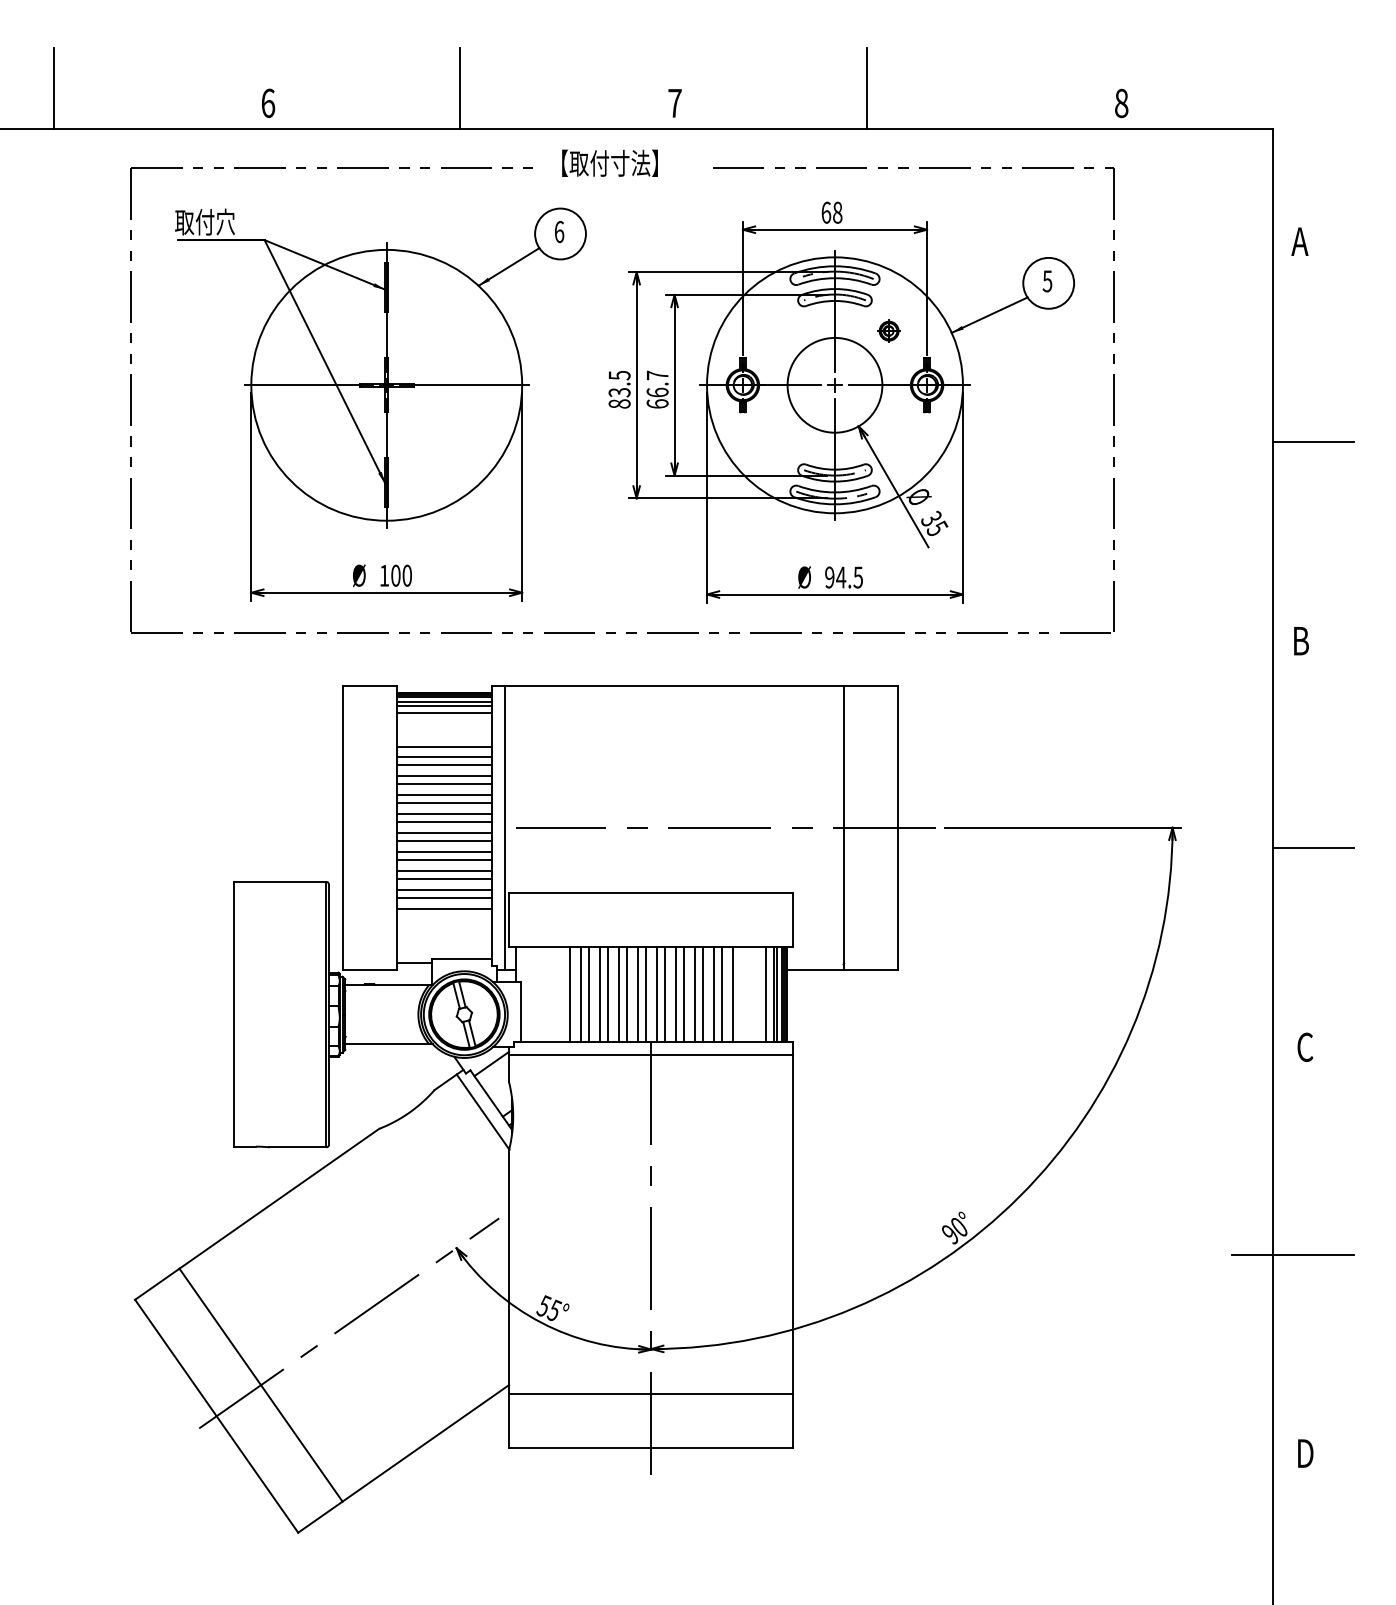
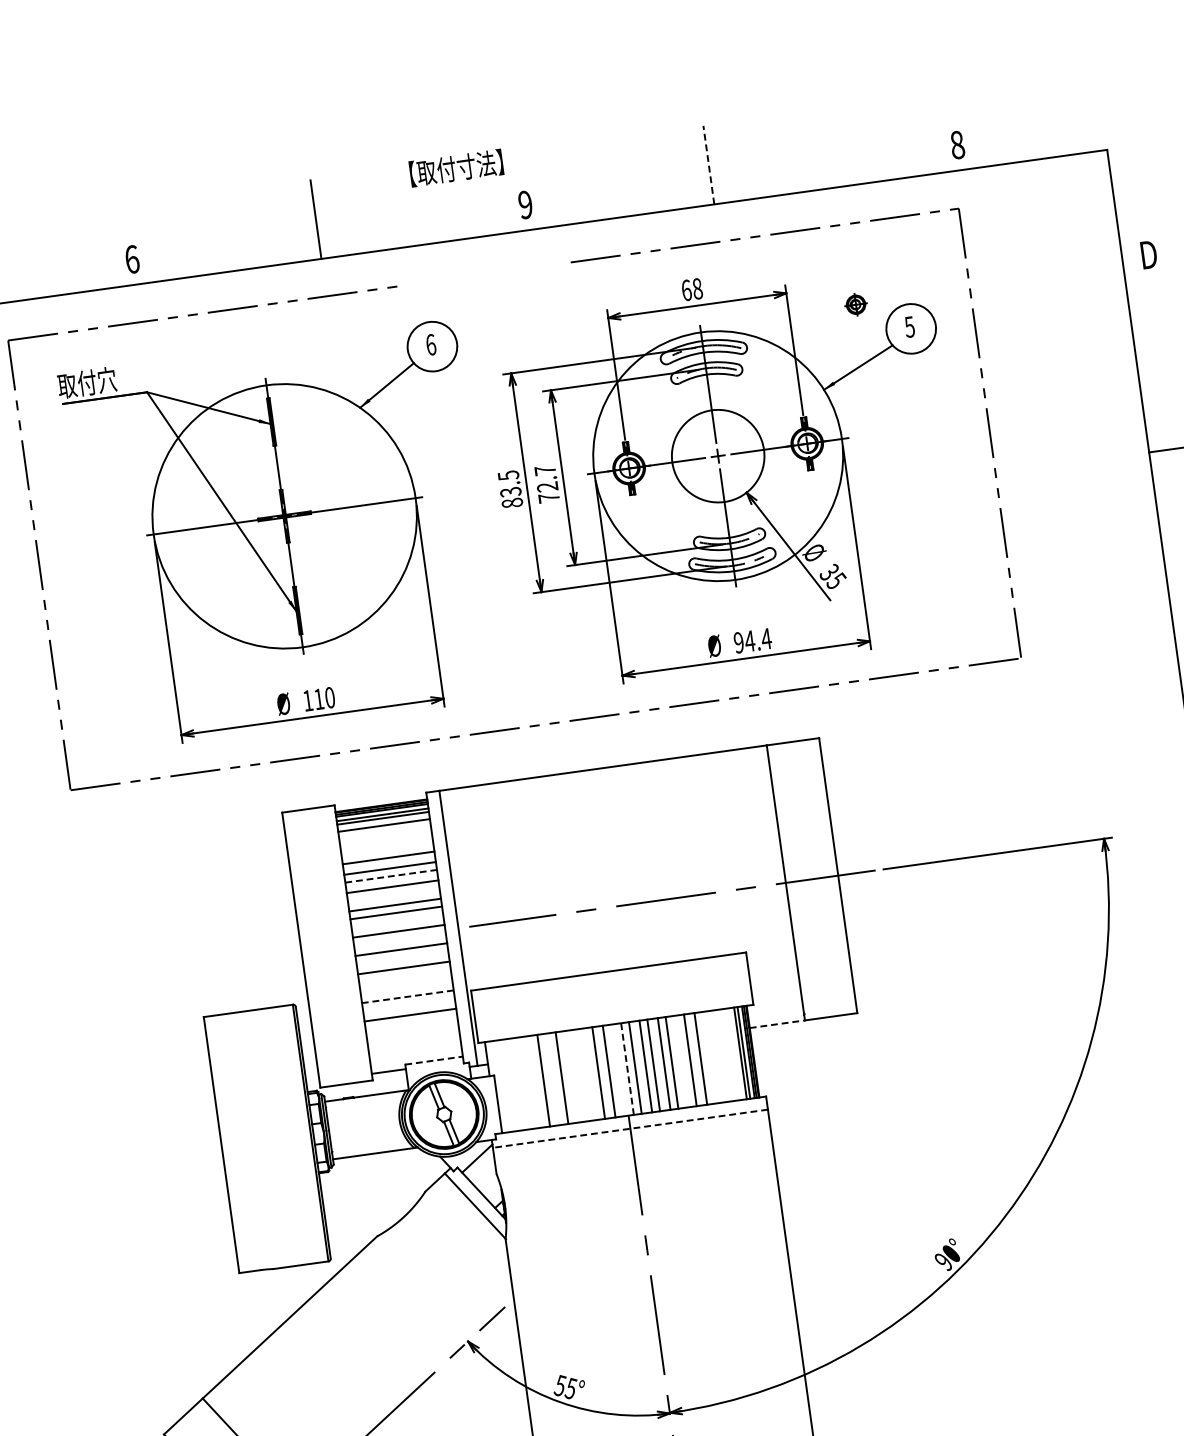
line: (866, 88) -> (708, 164), solid -> dashed
text: (674, 102) -> (525, 204), 7 -> 9
text: (609, 162) -> (455, 167), moved
text: (1299, 241) -> (1148, 254), A -> D
part: (888, 330) -> (855, 304), moved
text: (657, 397) -> (548, 491), 66.7 -> 72.7
text: (395, 575) -> (318, 699), 100 -> 110
text: (858, 577) -> (766, 638), 94.5 -> 94.4
line: (444, 765) -> (391, 876), solid -> dashed
line: (443, 784) -> (393, 894), removed
line: (443, 814) -> (397, 923), removed
line: (443, 833) -> (399, 942), removed
line: (443, 852) -> (402, 960), removed
line: (443, 871) -> (404, 978), removed
line: (443, 879) -> (405, 986), removed
line: (443, 890) -> (407, 997), solid -> dashed
line: (443, 898) -> (408, 1005), removed
line: (461, 958) -> (433, 1060), solid -> dashed
line: (815, 969) -> (777, 1023), solid -> dashed
line: (580, 993) -> (553, 1078), removed
line: (599, 993) -> (572, 1075), removed
line: (607, 993) -> (579, 1074), removed
line: (618, 993) -> (590, 1073), removed
line: (645, 993) -> (616, 1069), removed
line: (713, 993) -> (682, 1060), removed
line: (766, 993) -> (733, 1053), removed
line: (656, 994) -> (627, 1069), solid -> dashed
line: (650, 1055) -> (629, 1129), solid -> dashed

